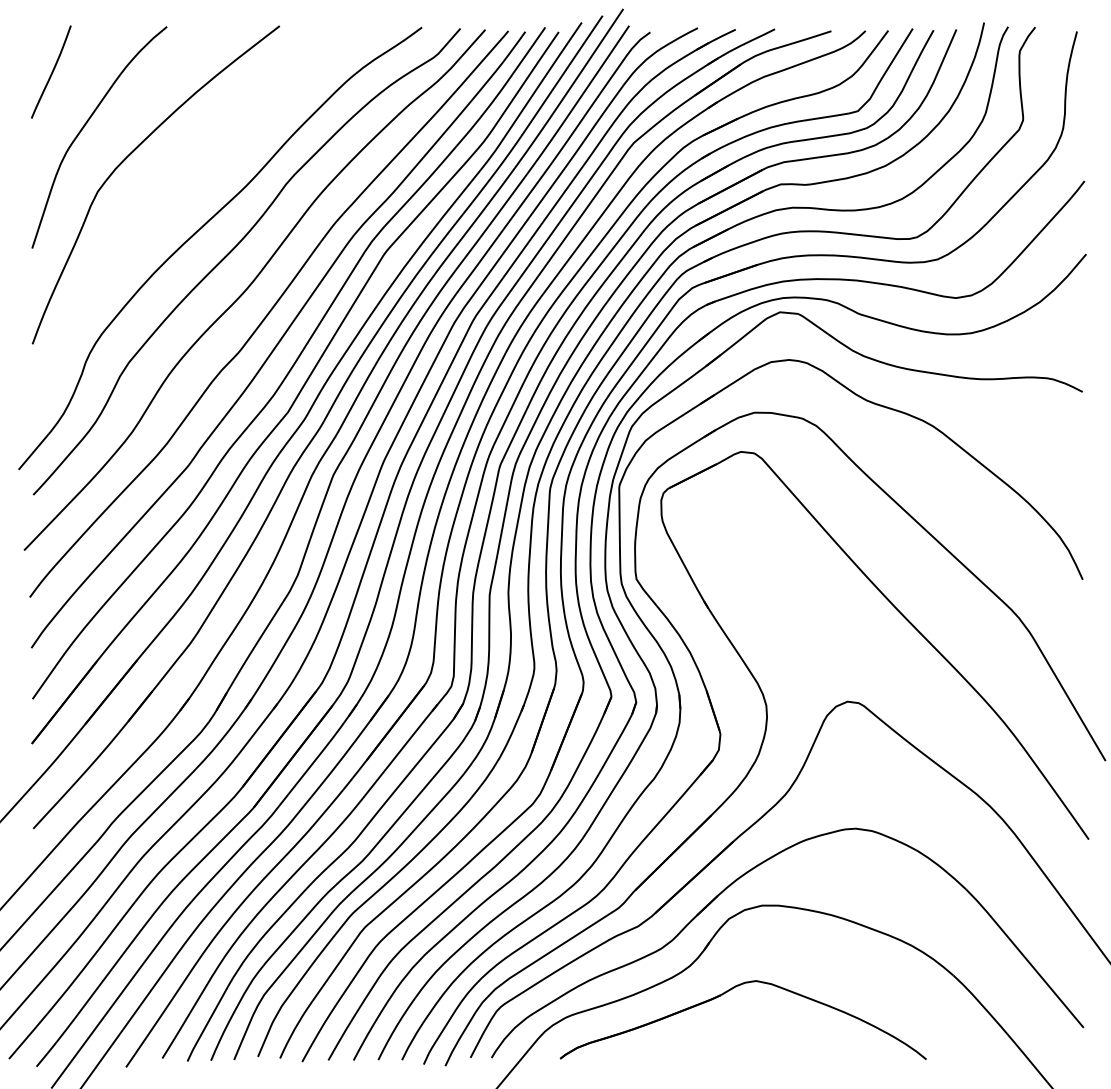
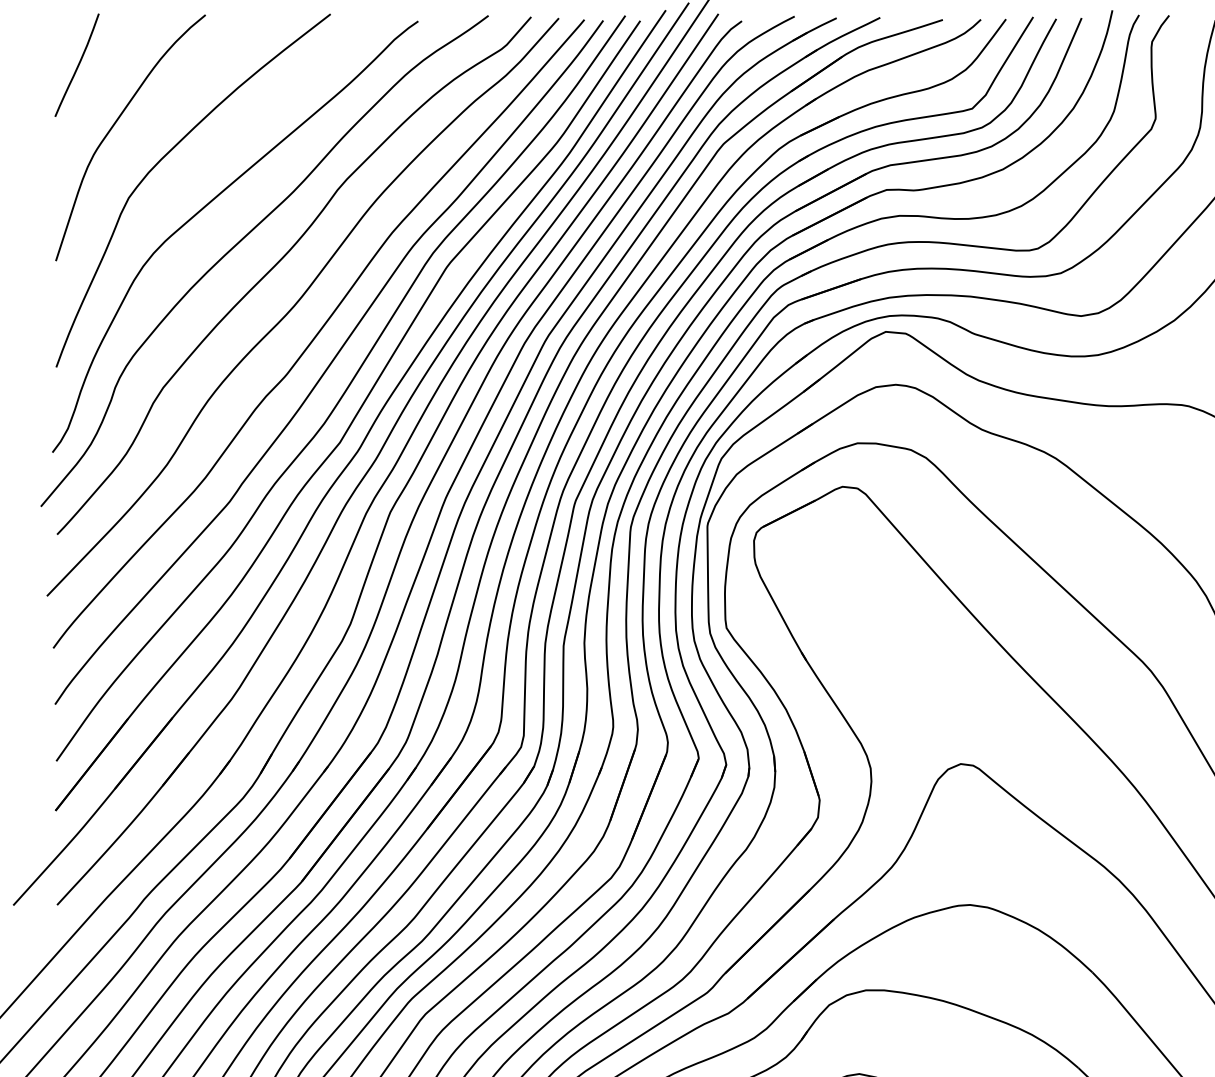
curve: (168, 199) -> (207, 206), added

